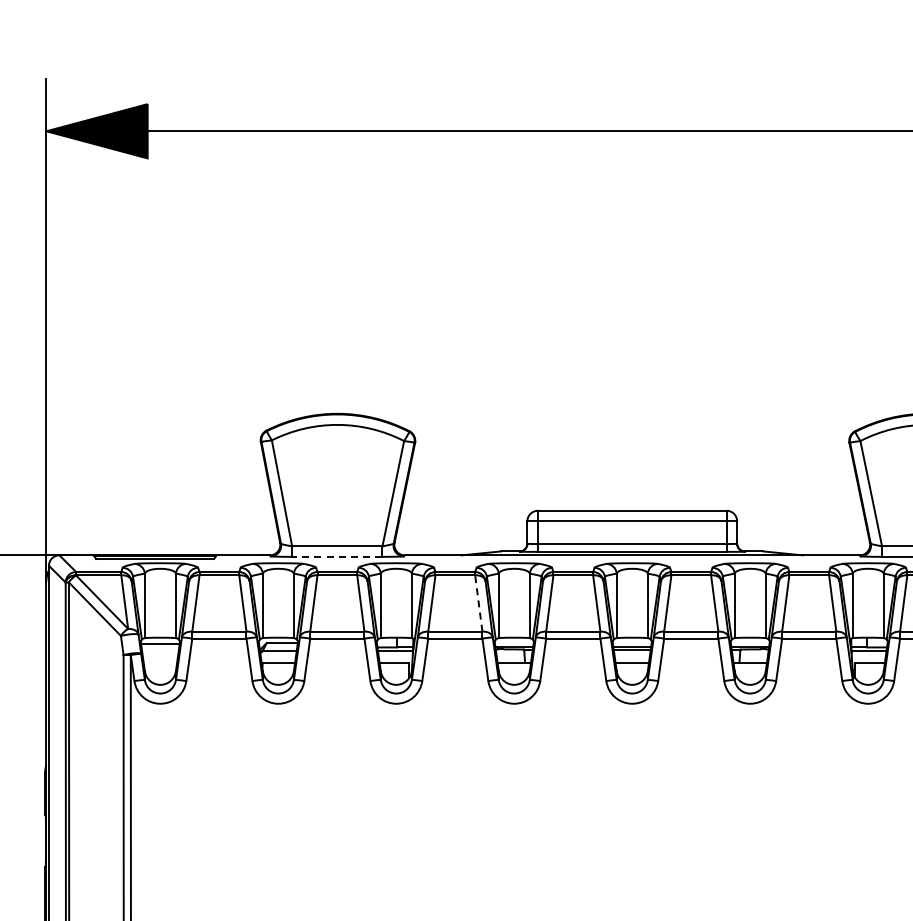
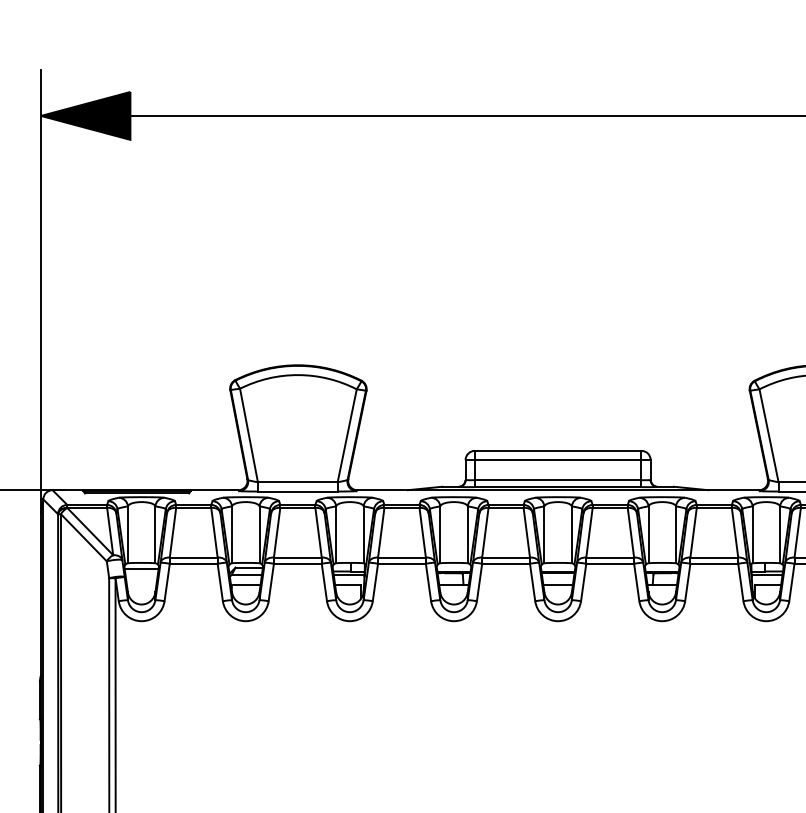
line: (336, 556) -> (297, 491), dashed -> solid
line: (478, 603) -> (422, 532), dashed -> solid

